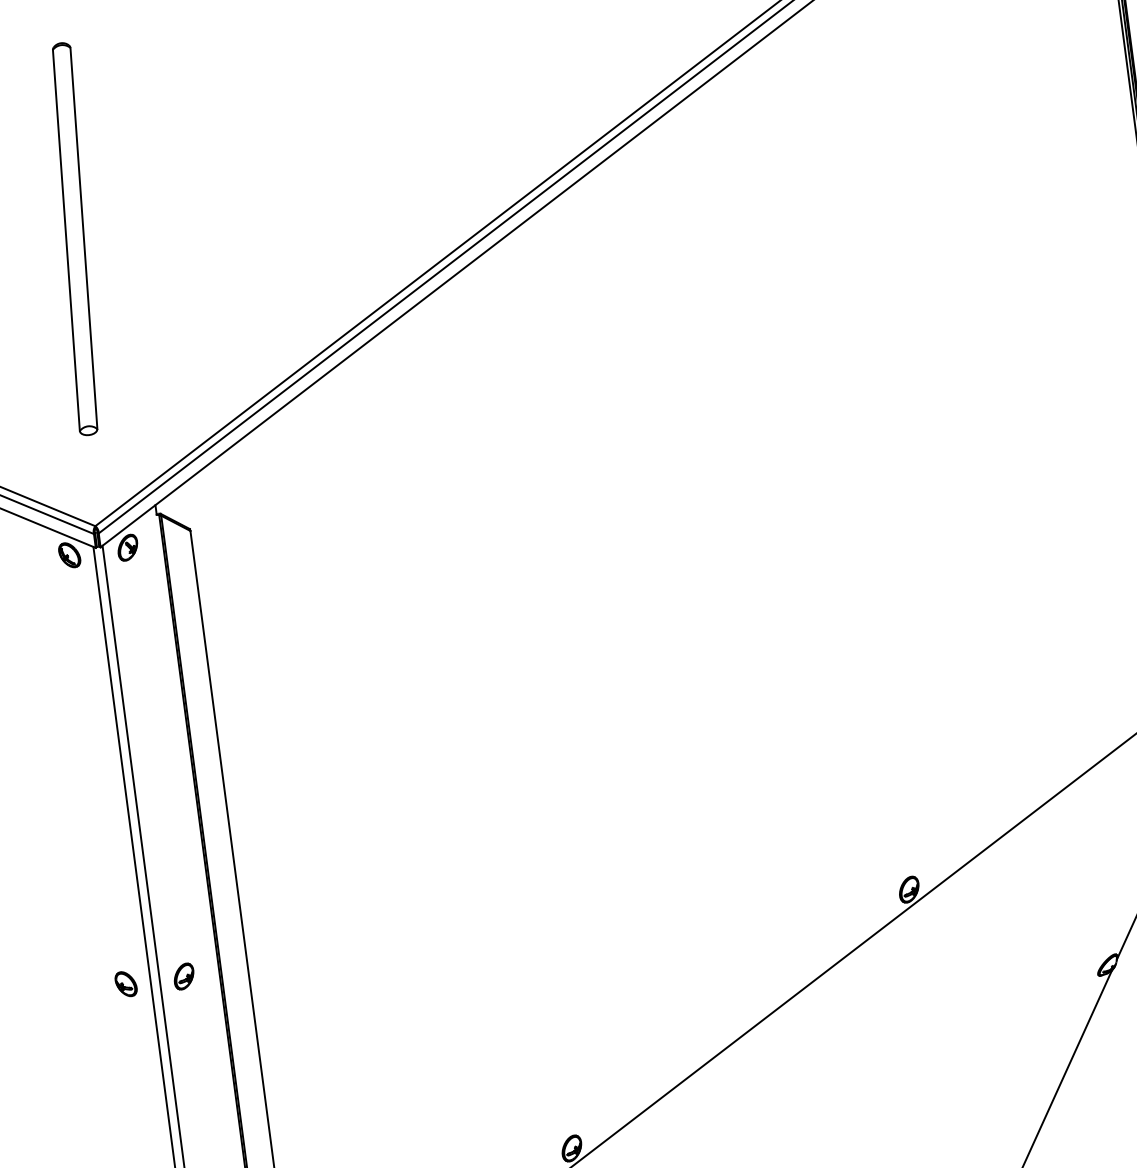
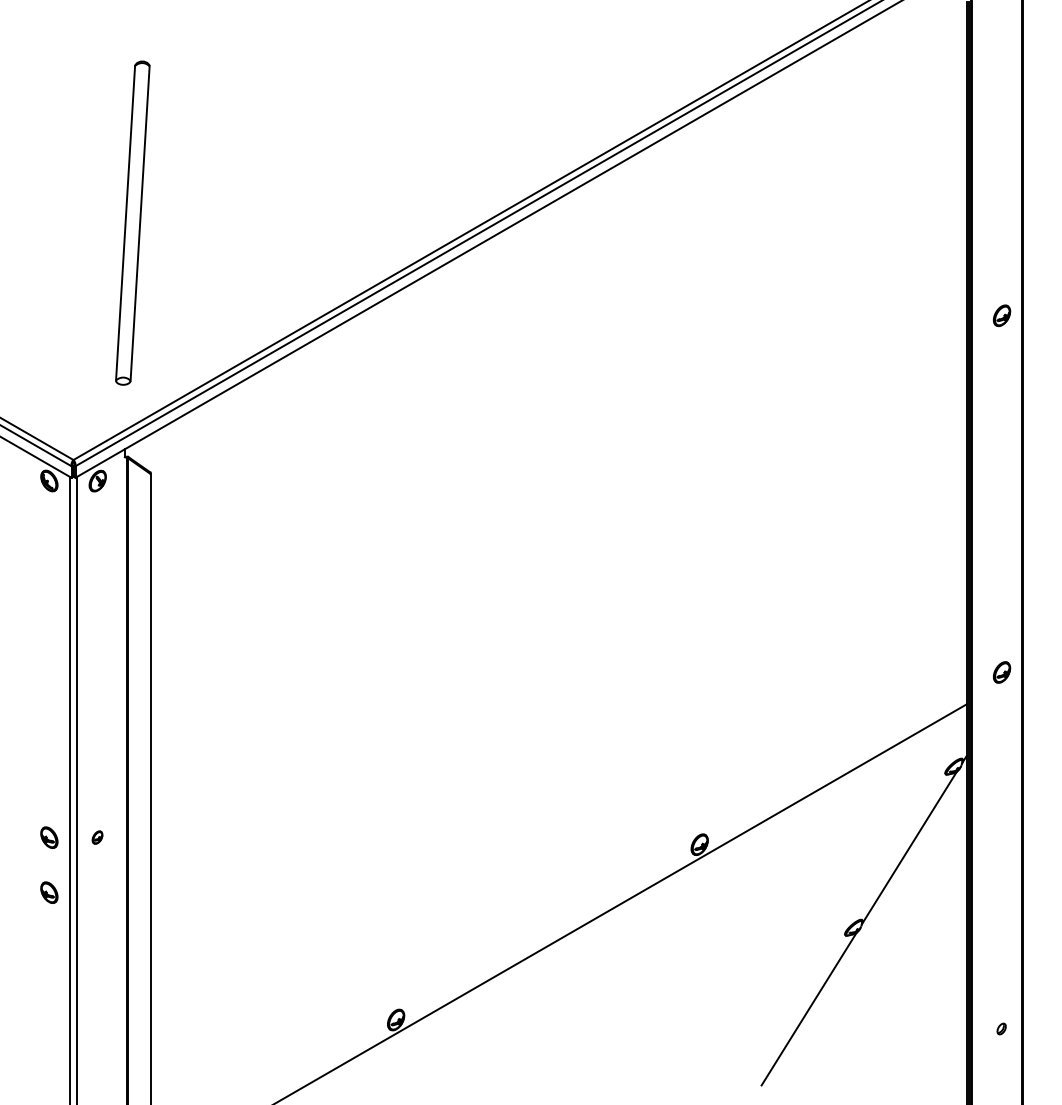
part: (74, 238) -> (132, 222), moved
part: (183, 976) -> (97, 837), size x0.6
part: (134, 1050) -> (49, 892), added

